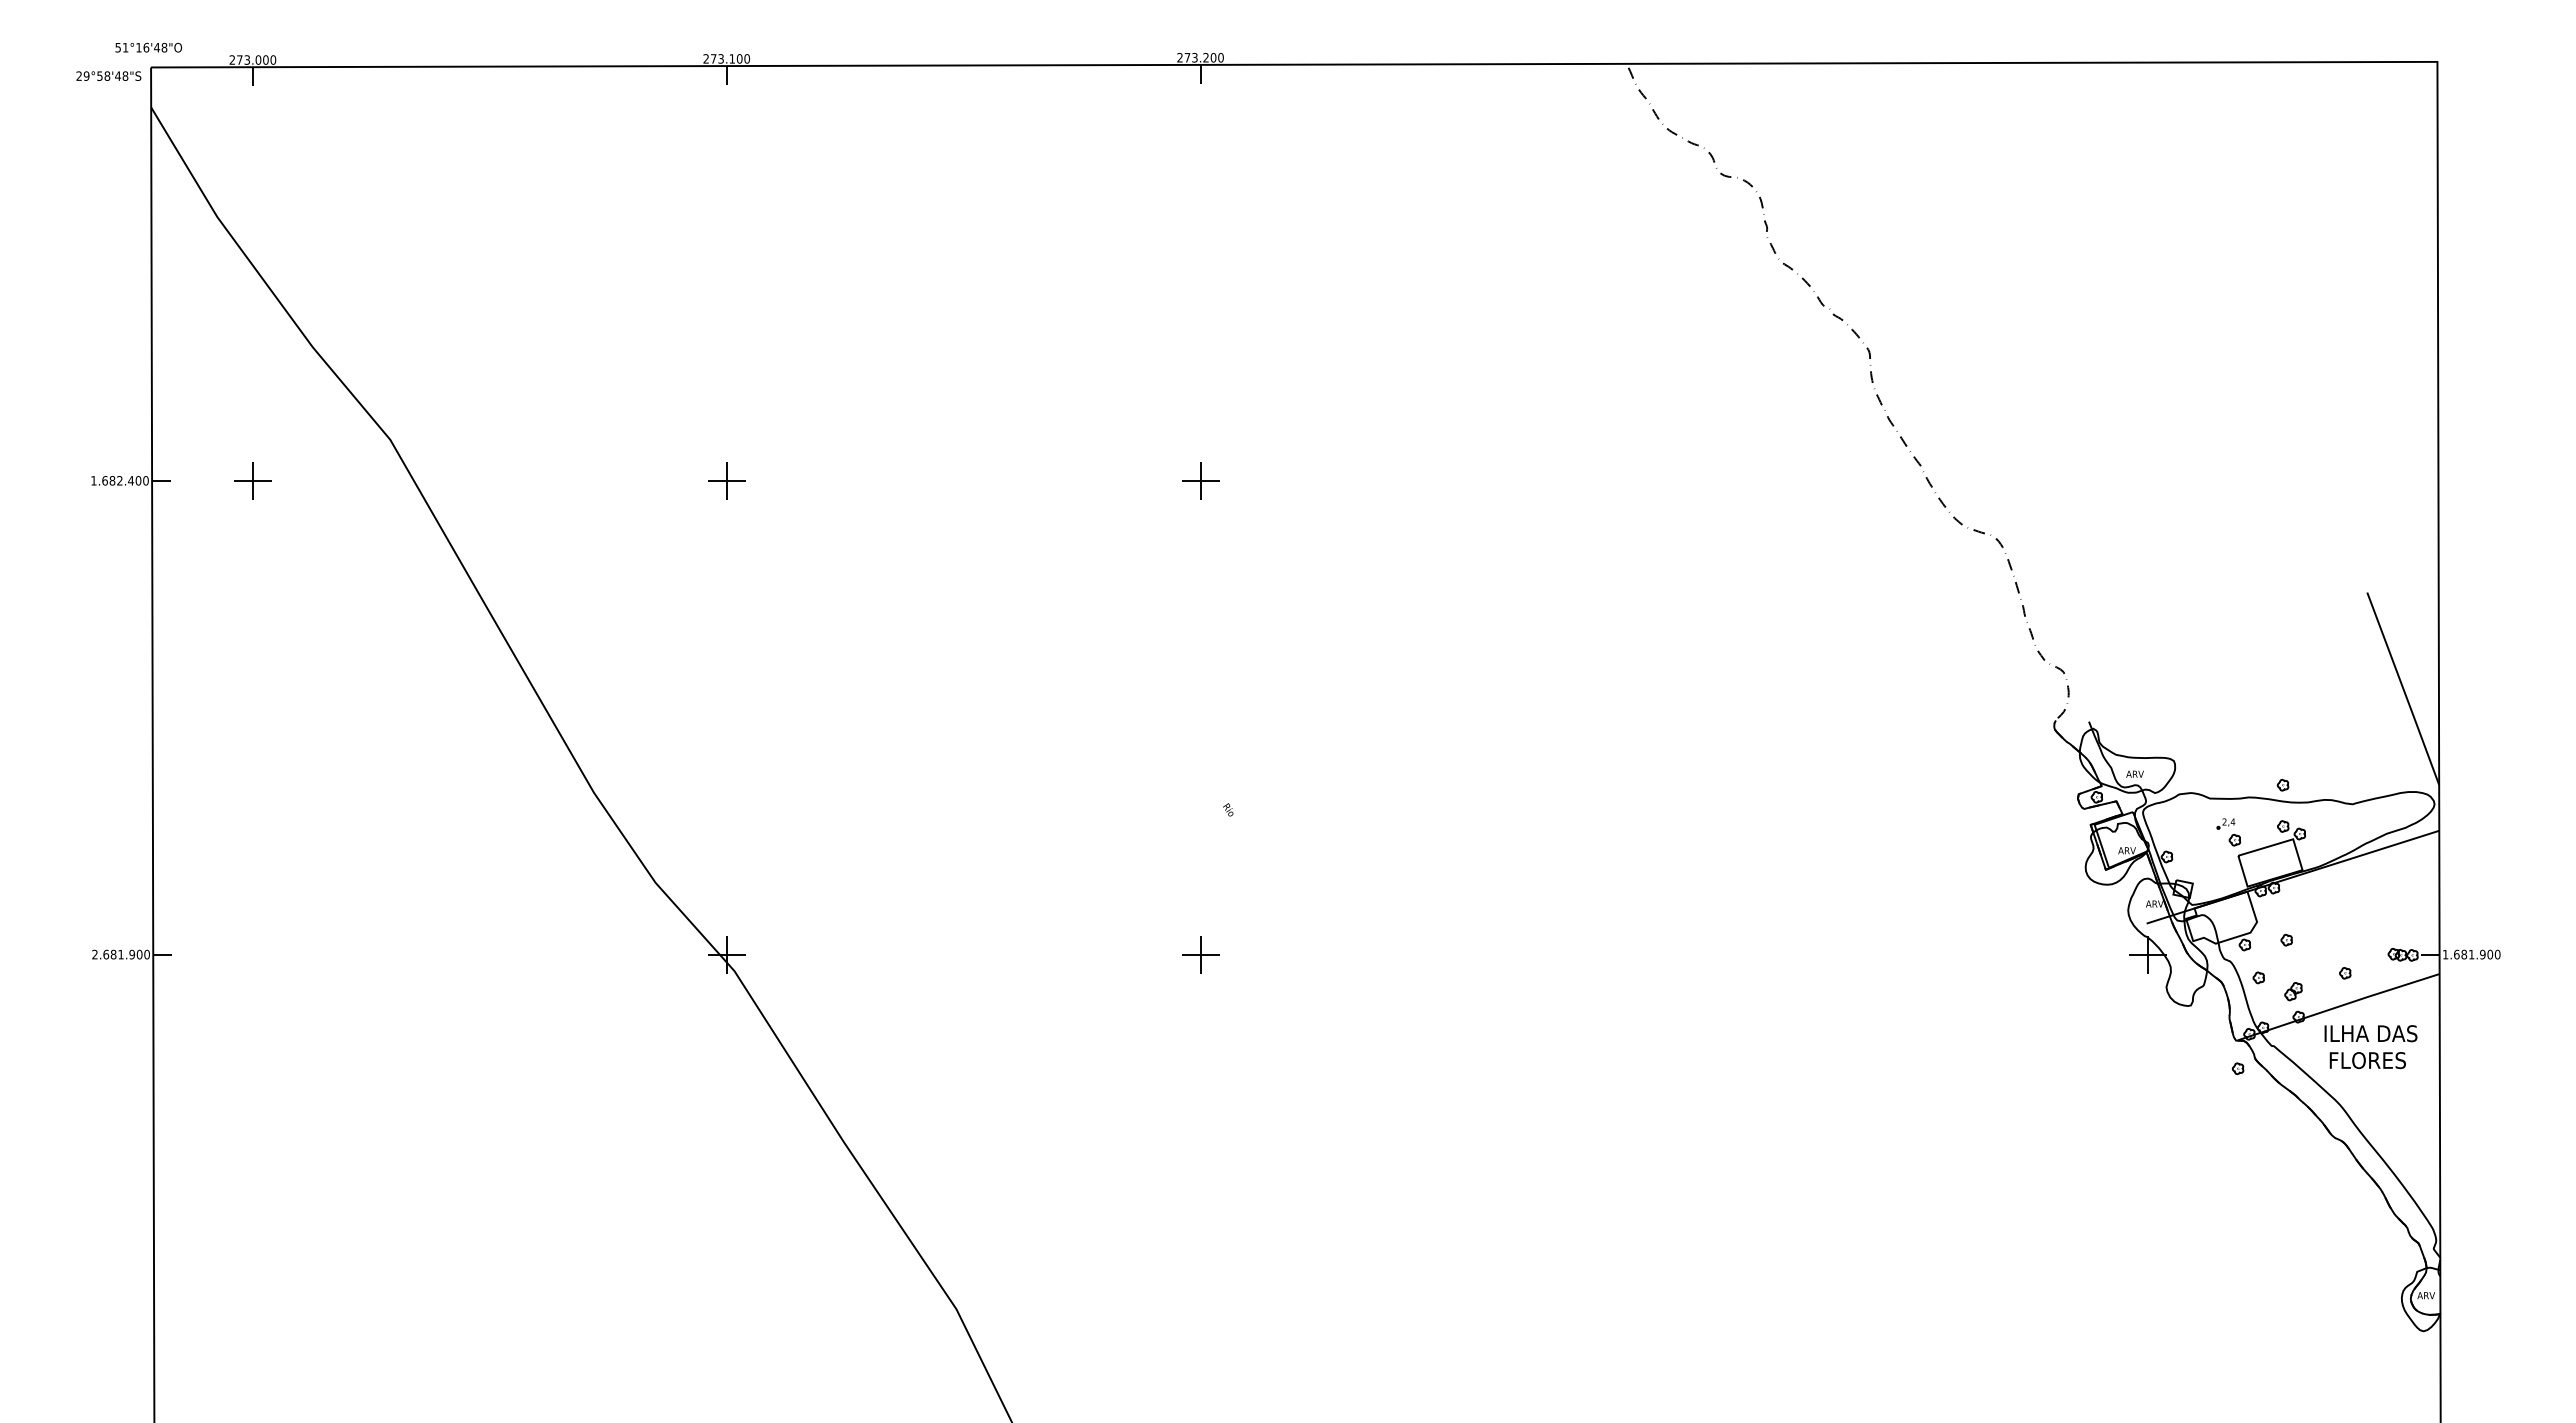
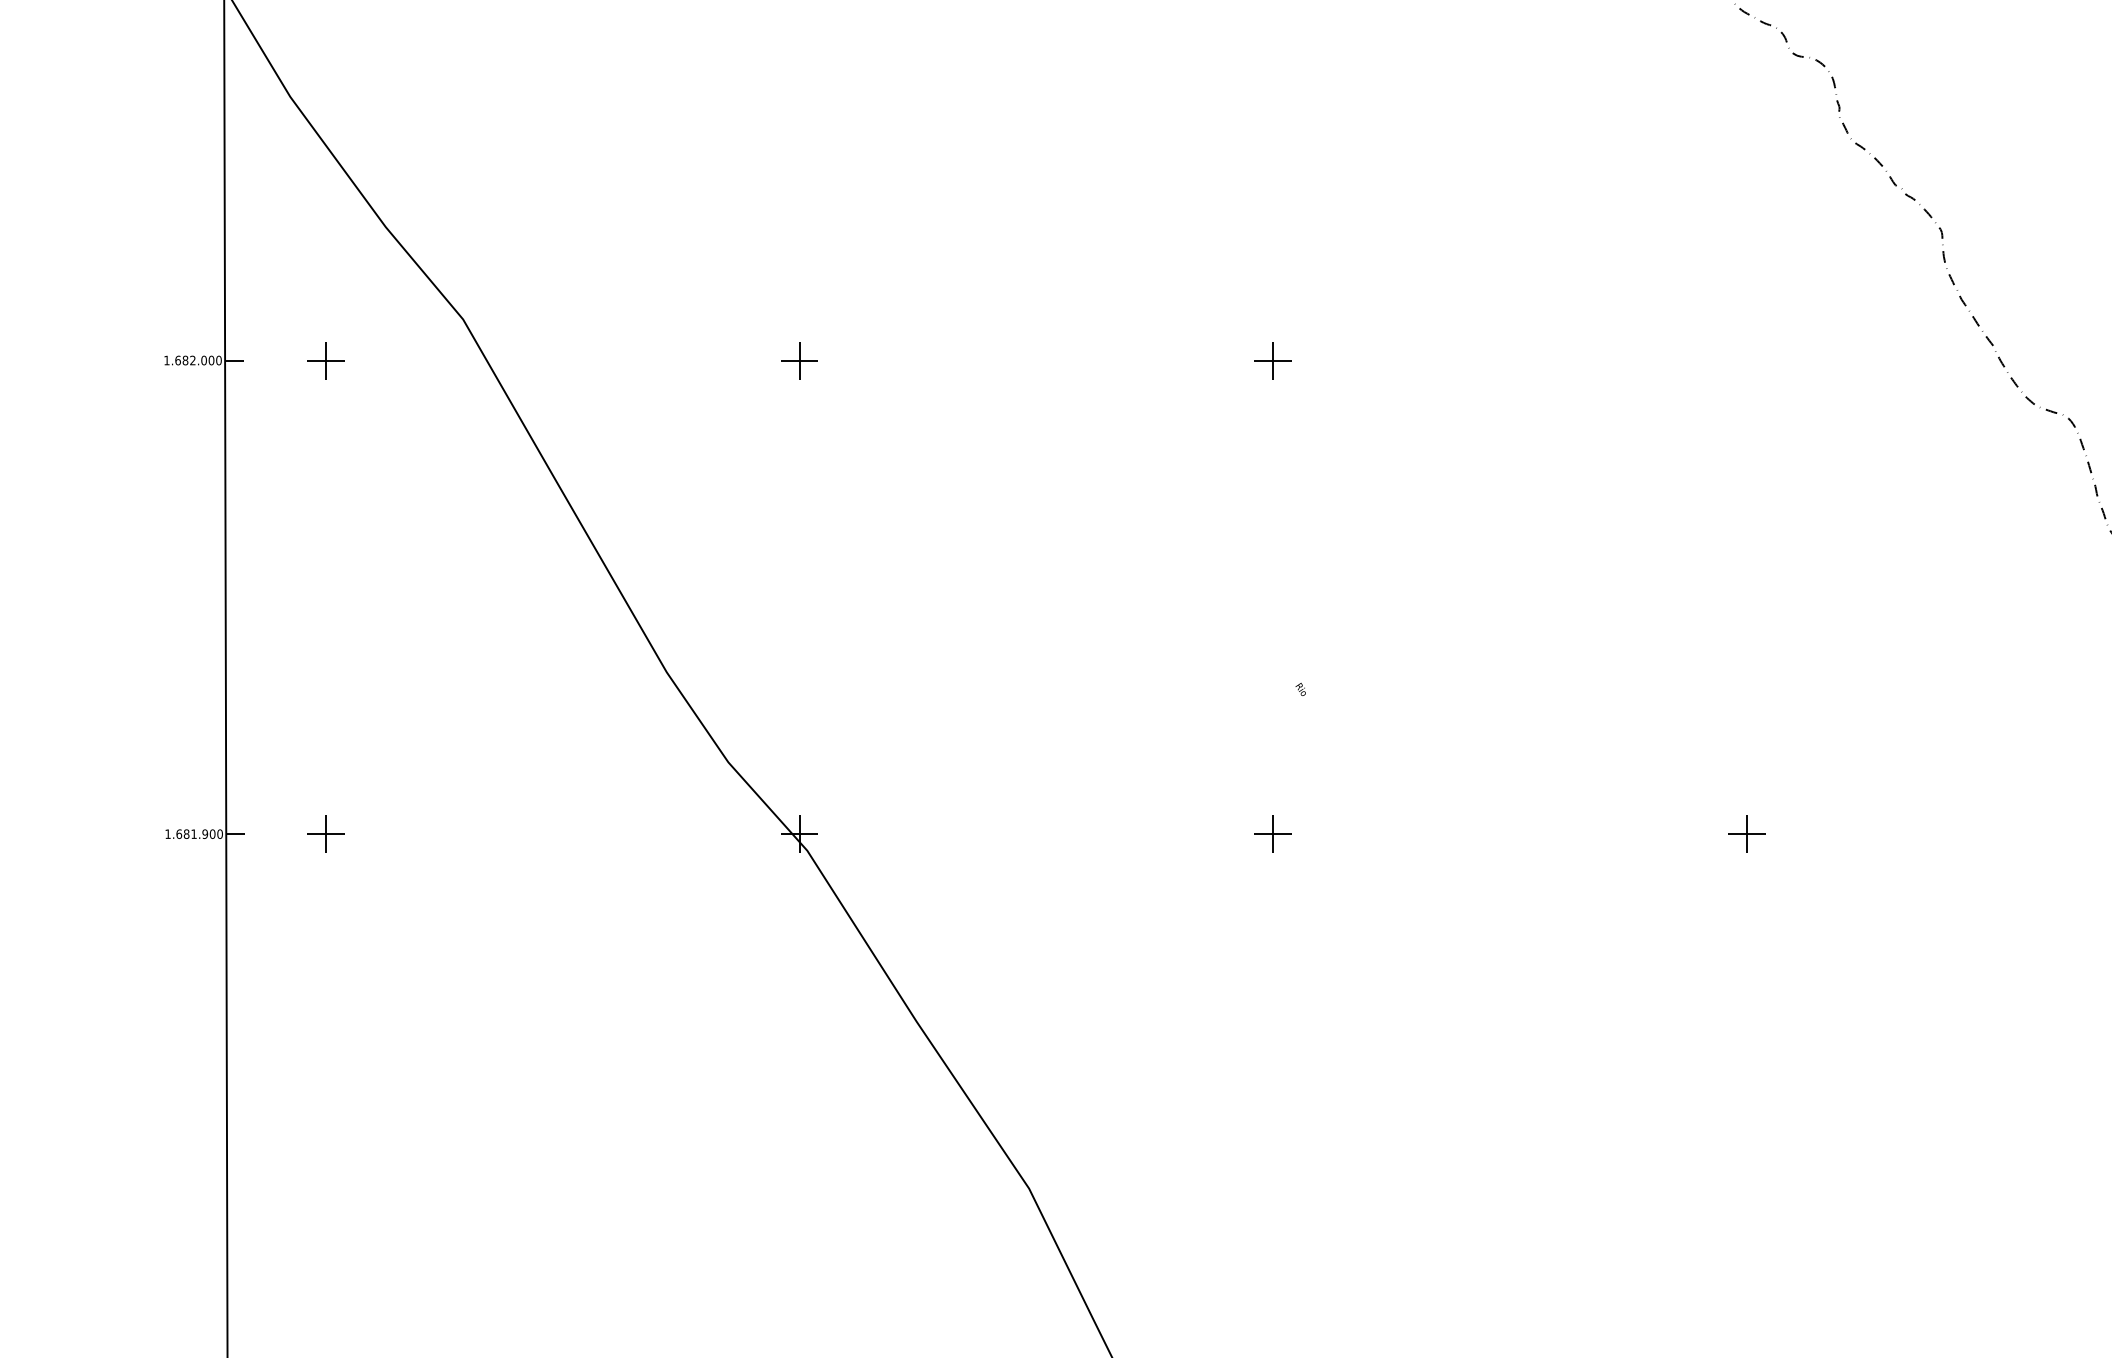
text: (131, 480) -> (204, 360), 1.682.400 -> 1.682.000
text: (94, 954) -> (167, 834), 2.681.900 -> 1.681.900
part: (252, 954) -> (325, 834), added
part: (1673, 954) -> (1745, 834), added

